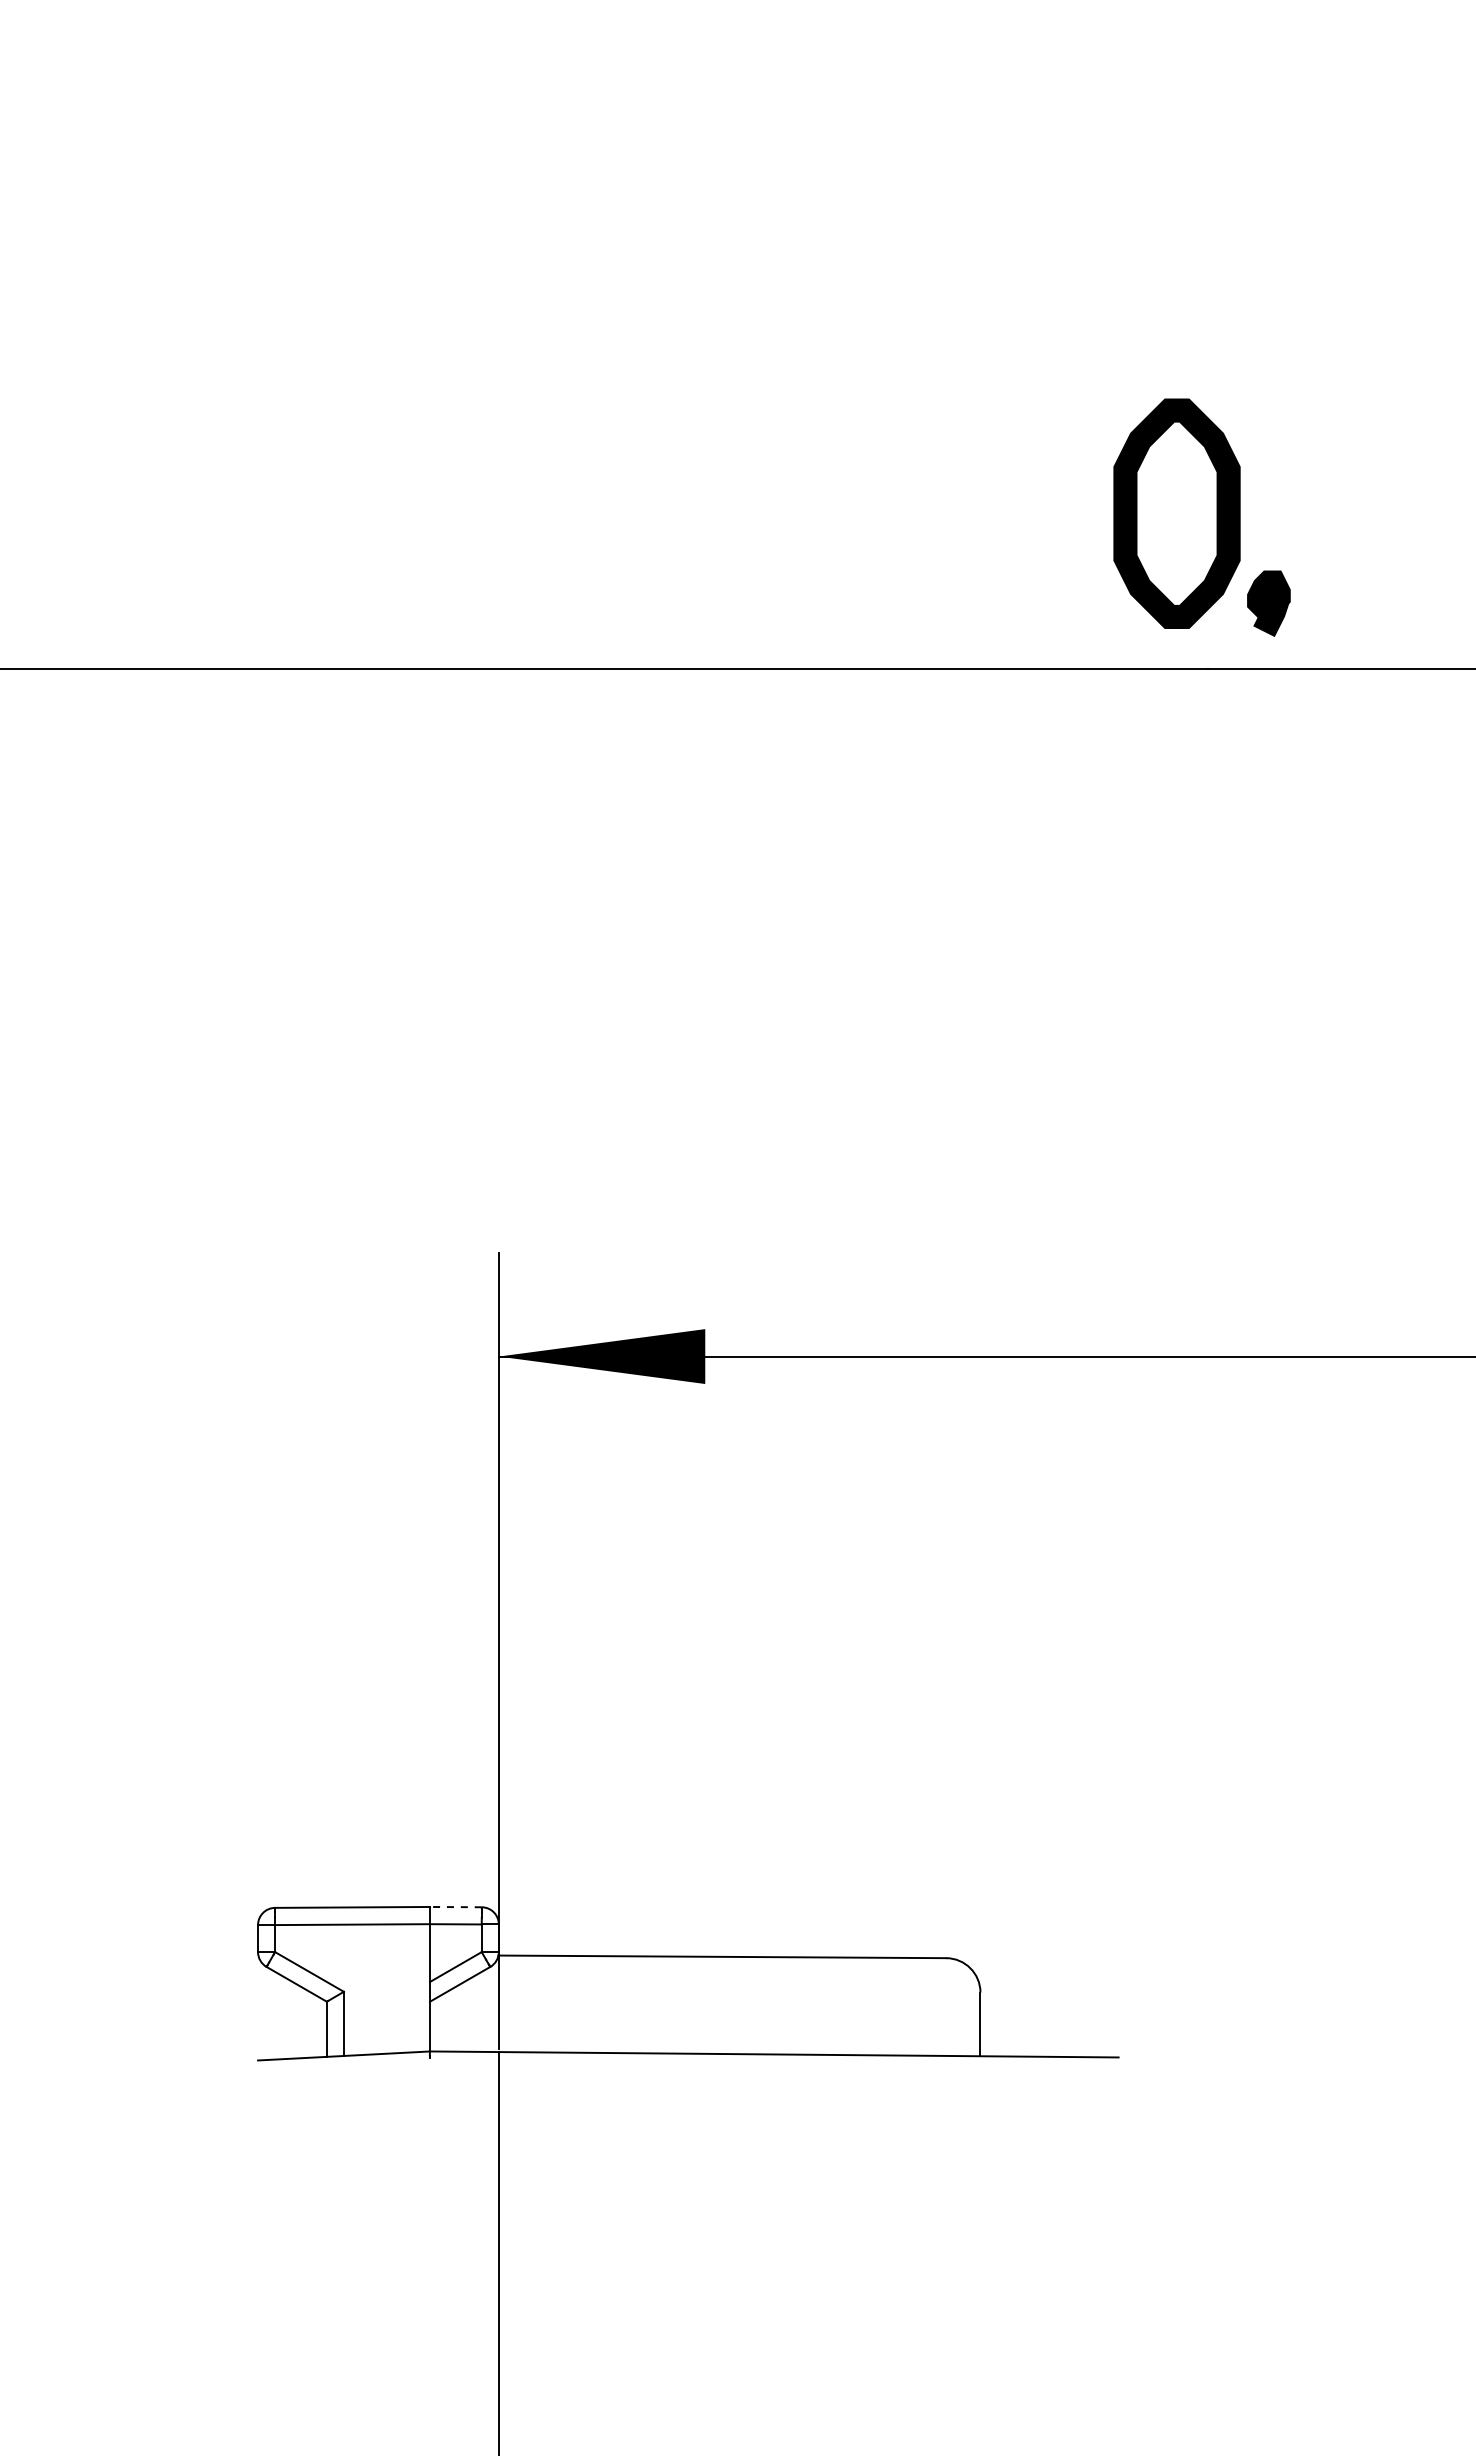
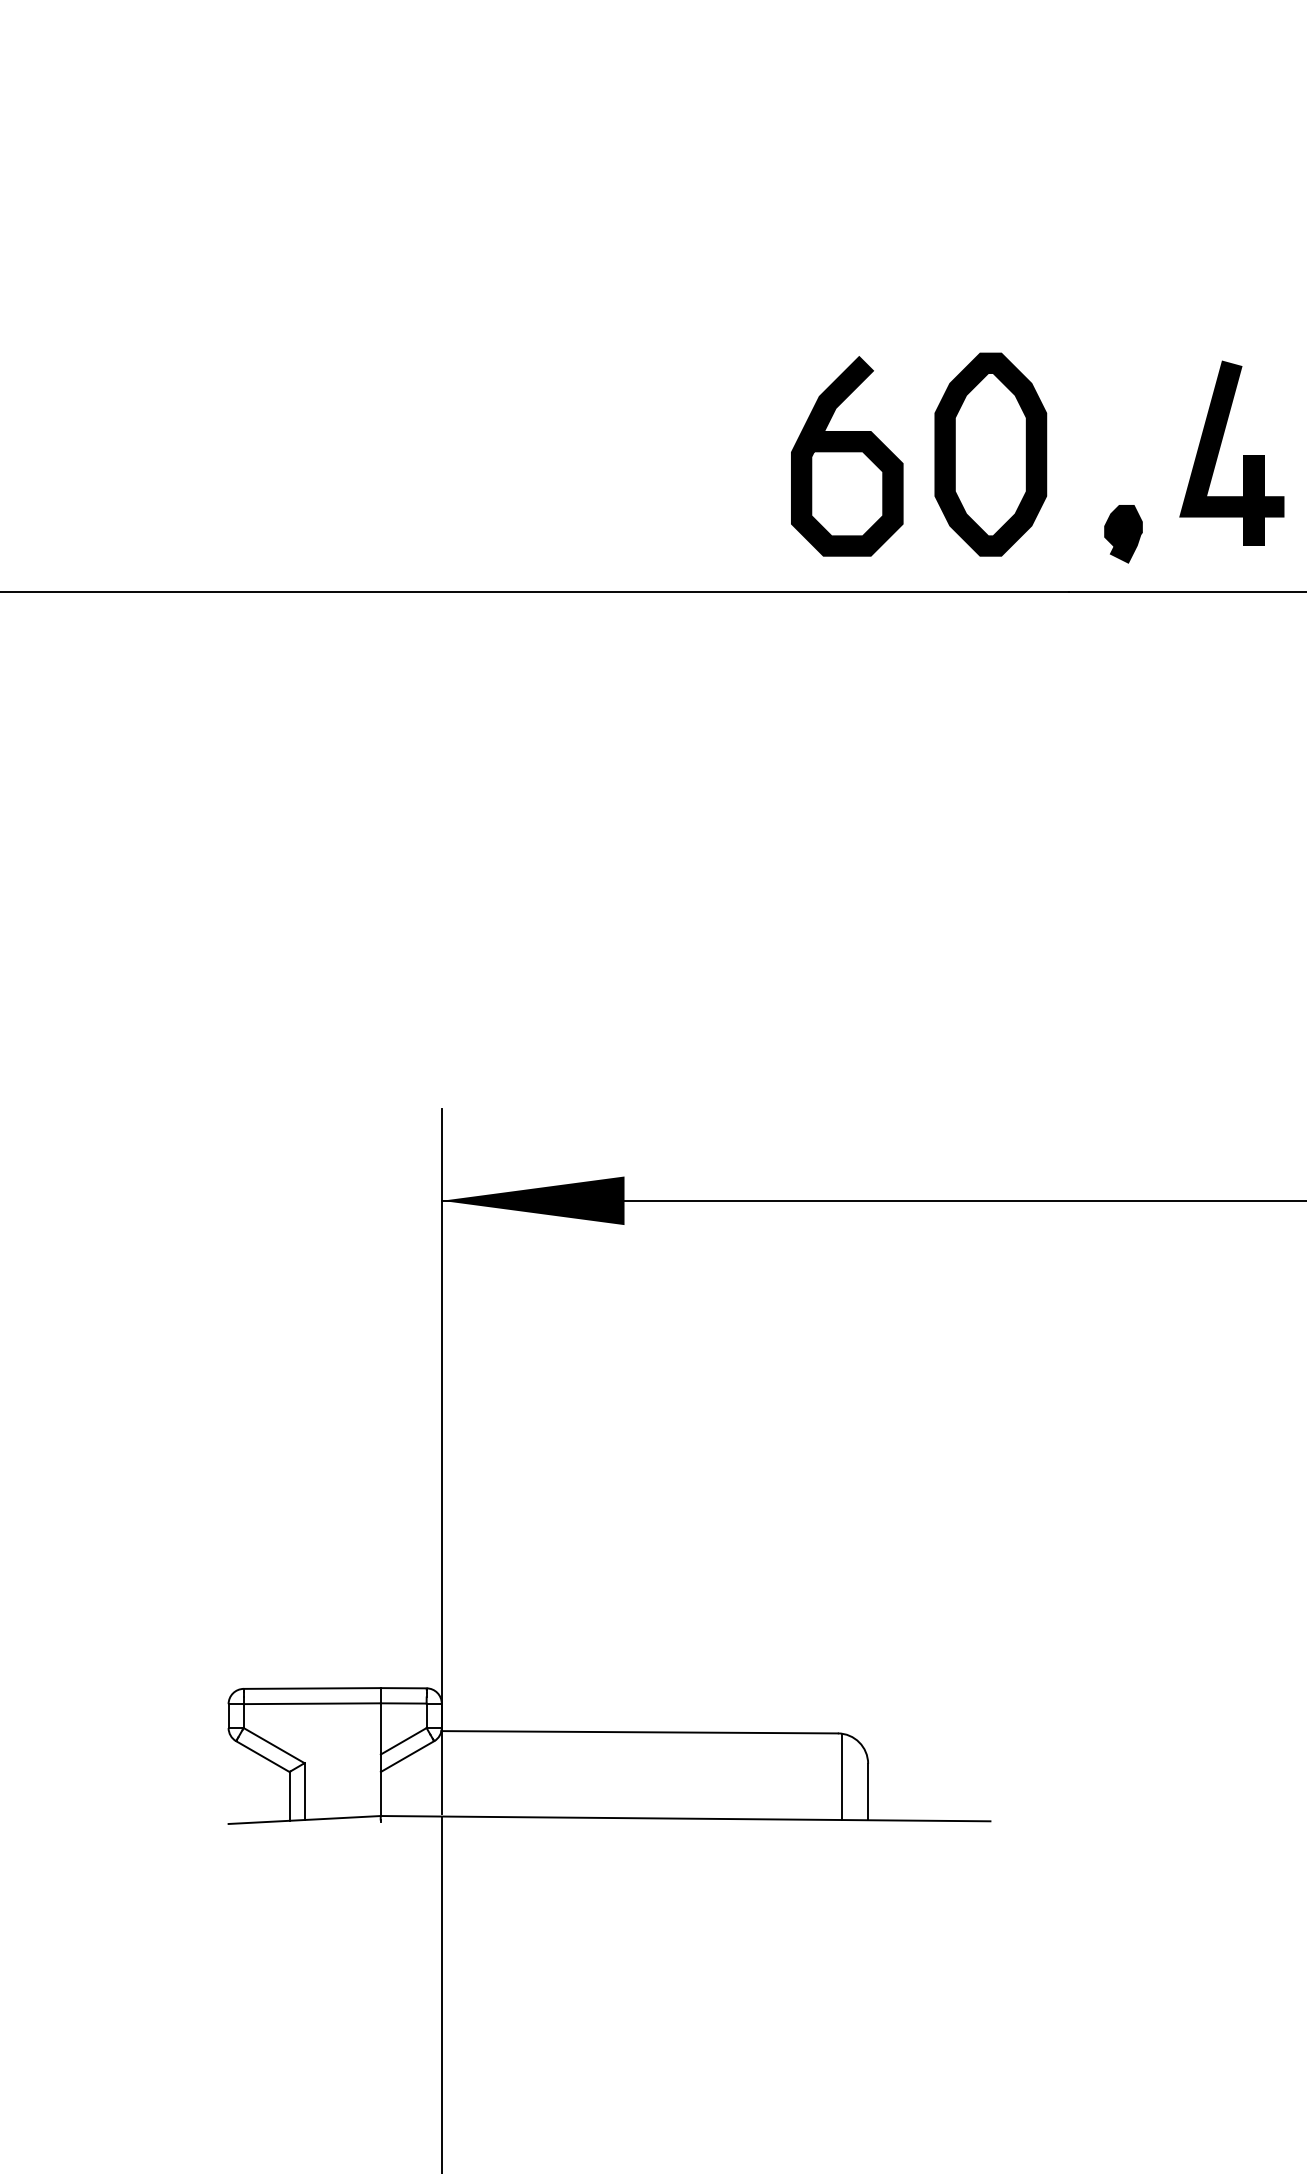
curve: (956, 510) -> (846, 451), added
part: (1176, 513) -> (990, 454), moved
part: (1404, 514) -> (1243, 455), added
line: (455, 1907) -> (403, 1688), dashed -> solid
line: (951, 2007) -> (842, 1777), added

